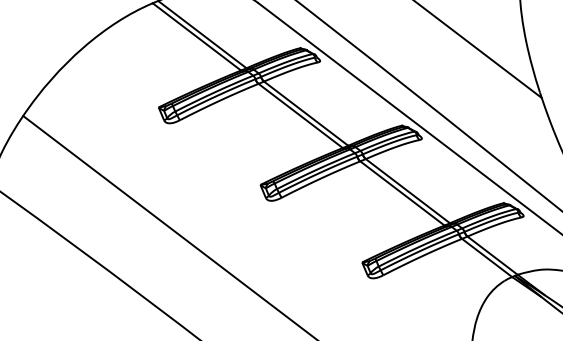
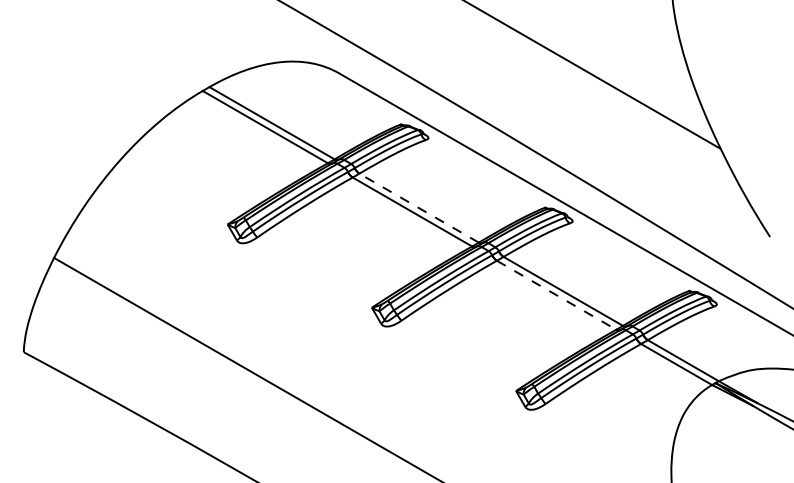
line: (306, 113) -> (419, 208), solid -> dashed
line: (402, 193) -> (556, 295), solid -> dashed

